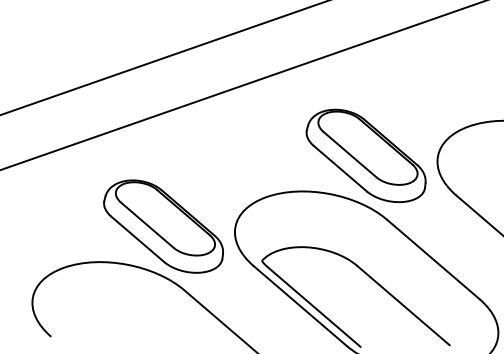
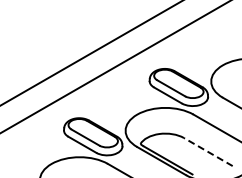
line: (401, 303) -> (207, 151), solid -> dashed

